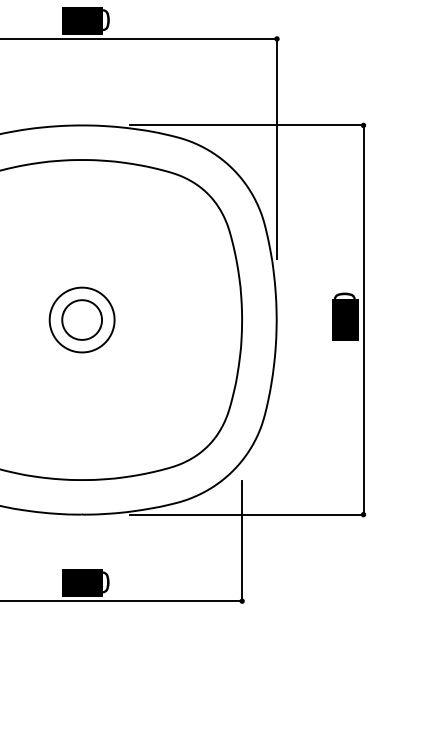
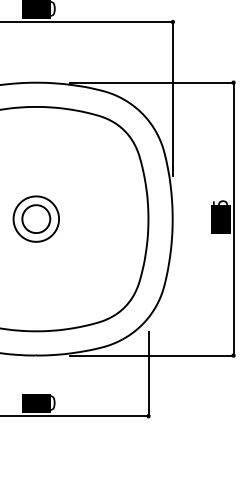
text: (344, 295) -> (220, 201), 450 -> 455

